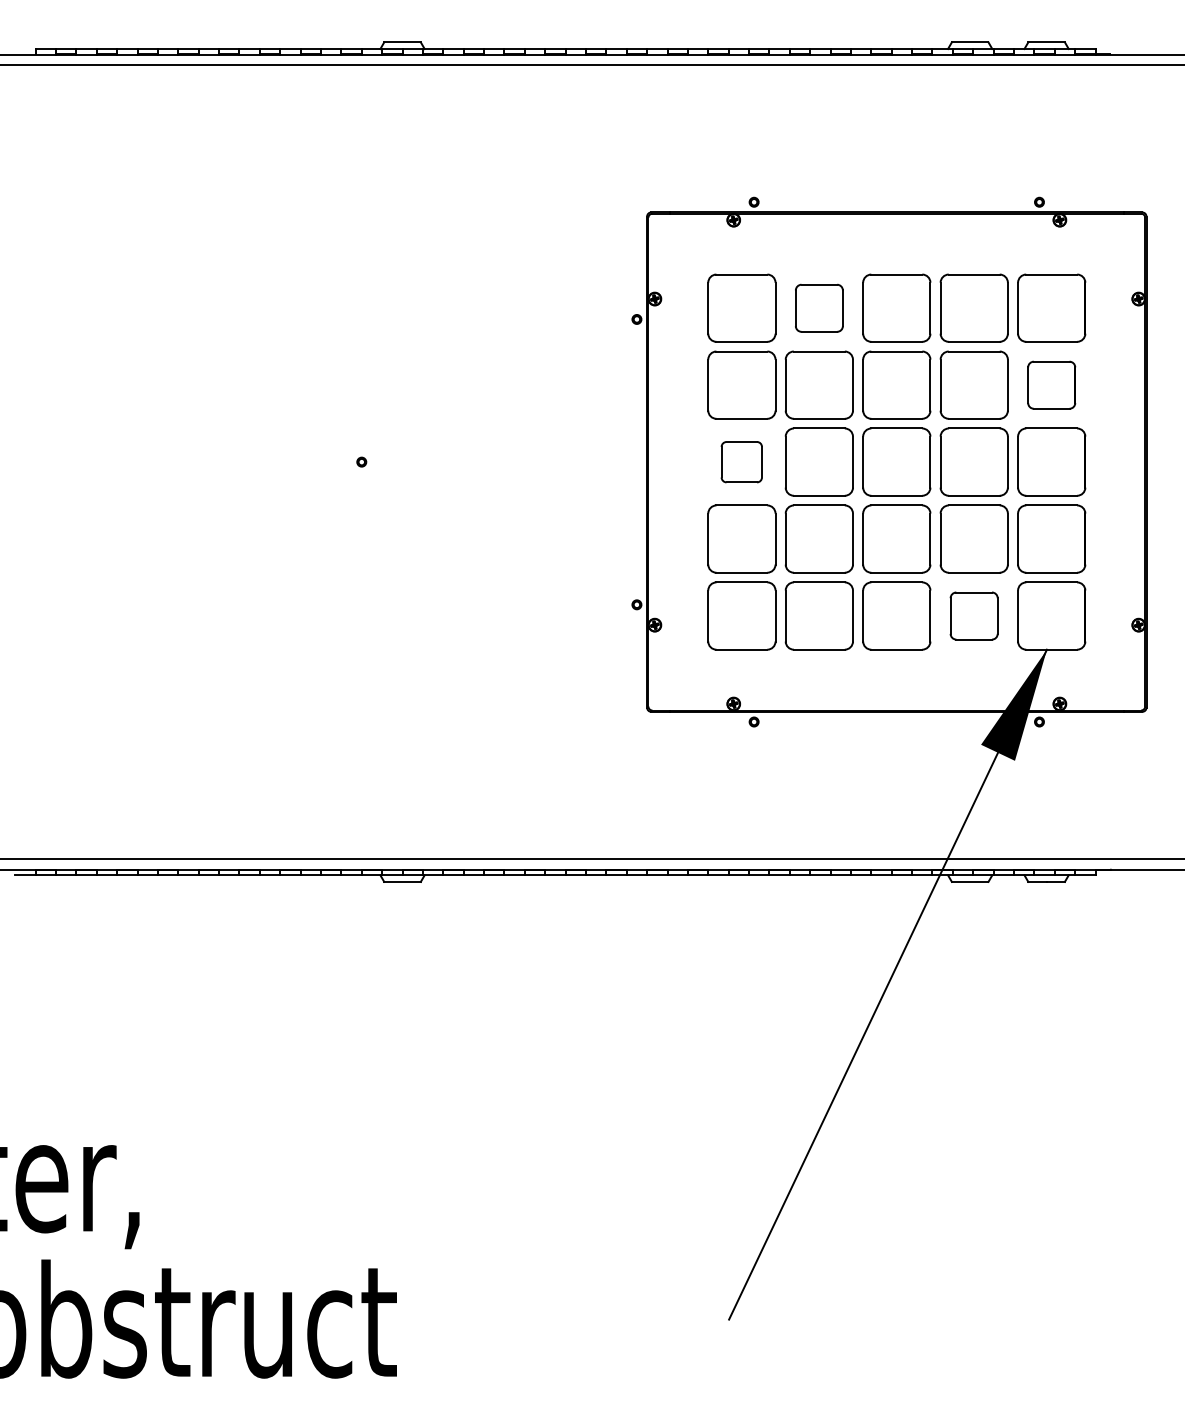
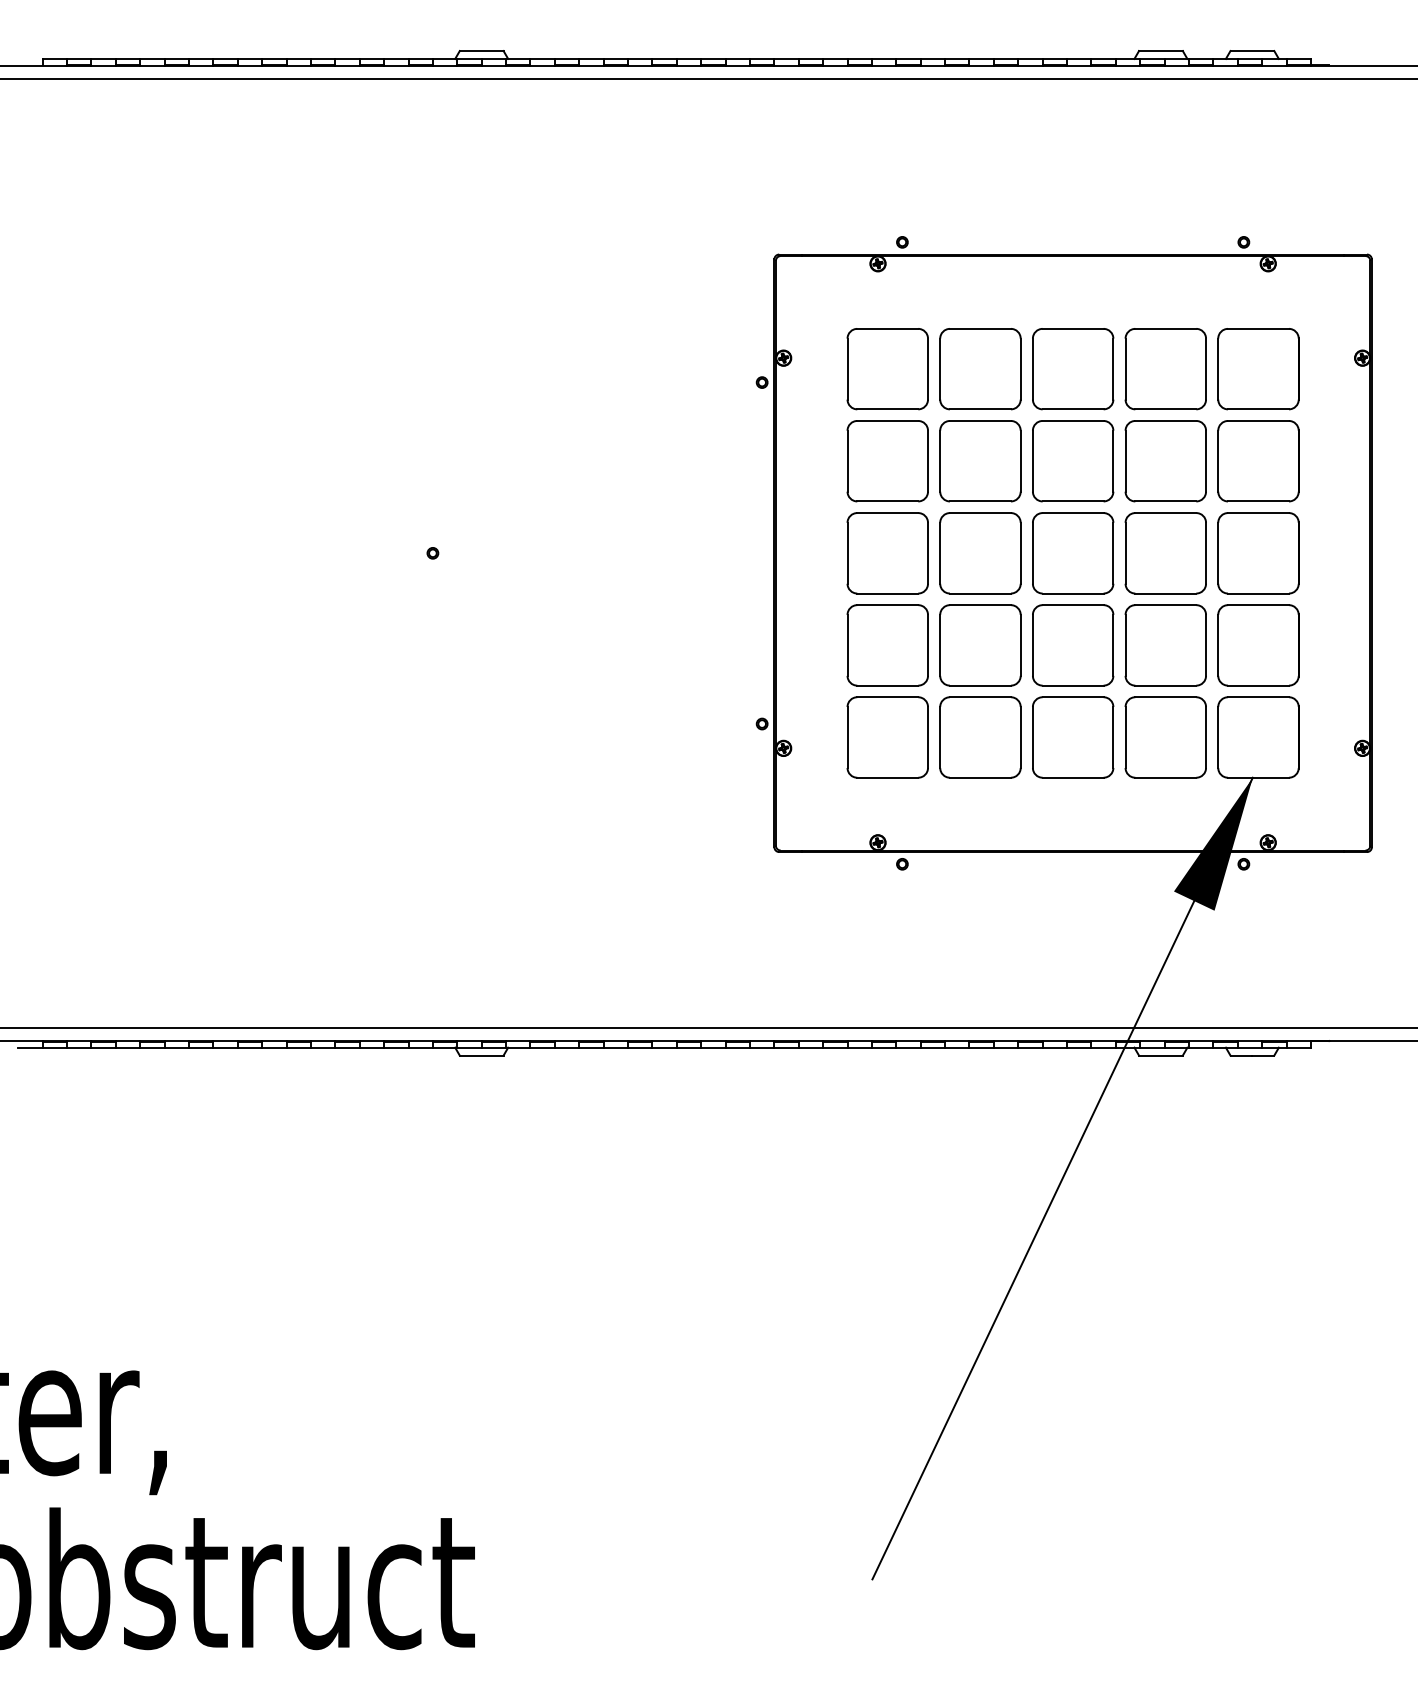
part: (819, 308) -> (980, 369), size x1.43
part: (1051, 385) -> (1258, 461), size x1.43
part: (741, 462) -> (887, 553), size x1.67
part: (973, 616) -> (1165, 737), size x1.43

